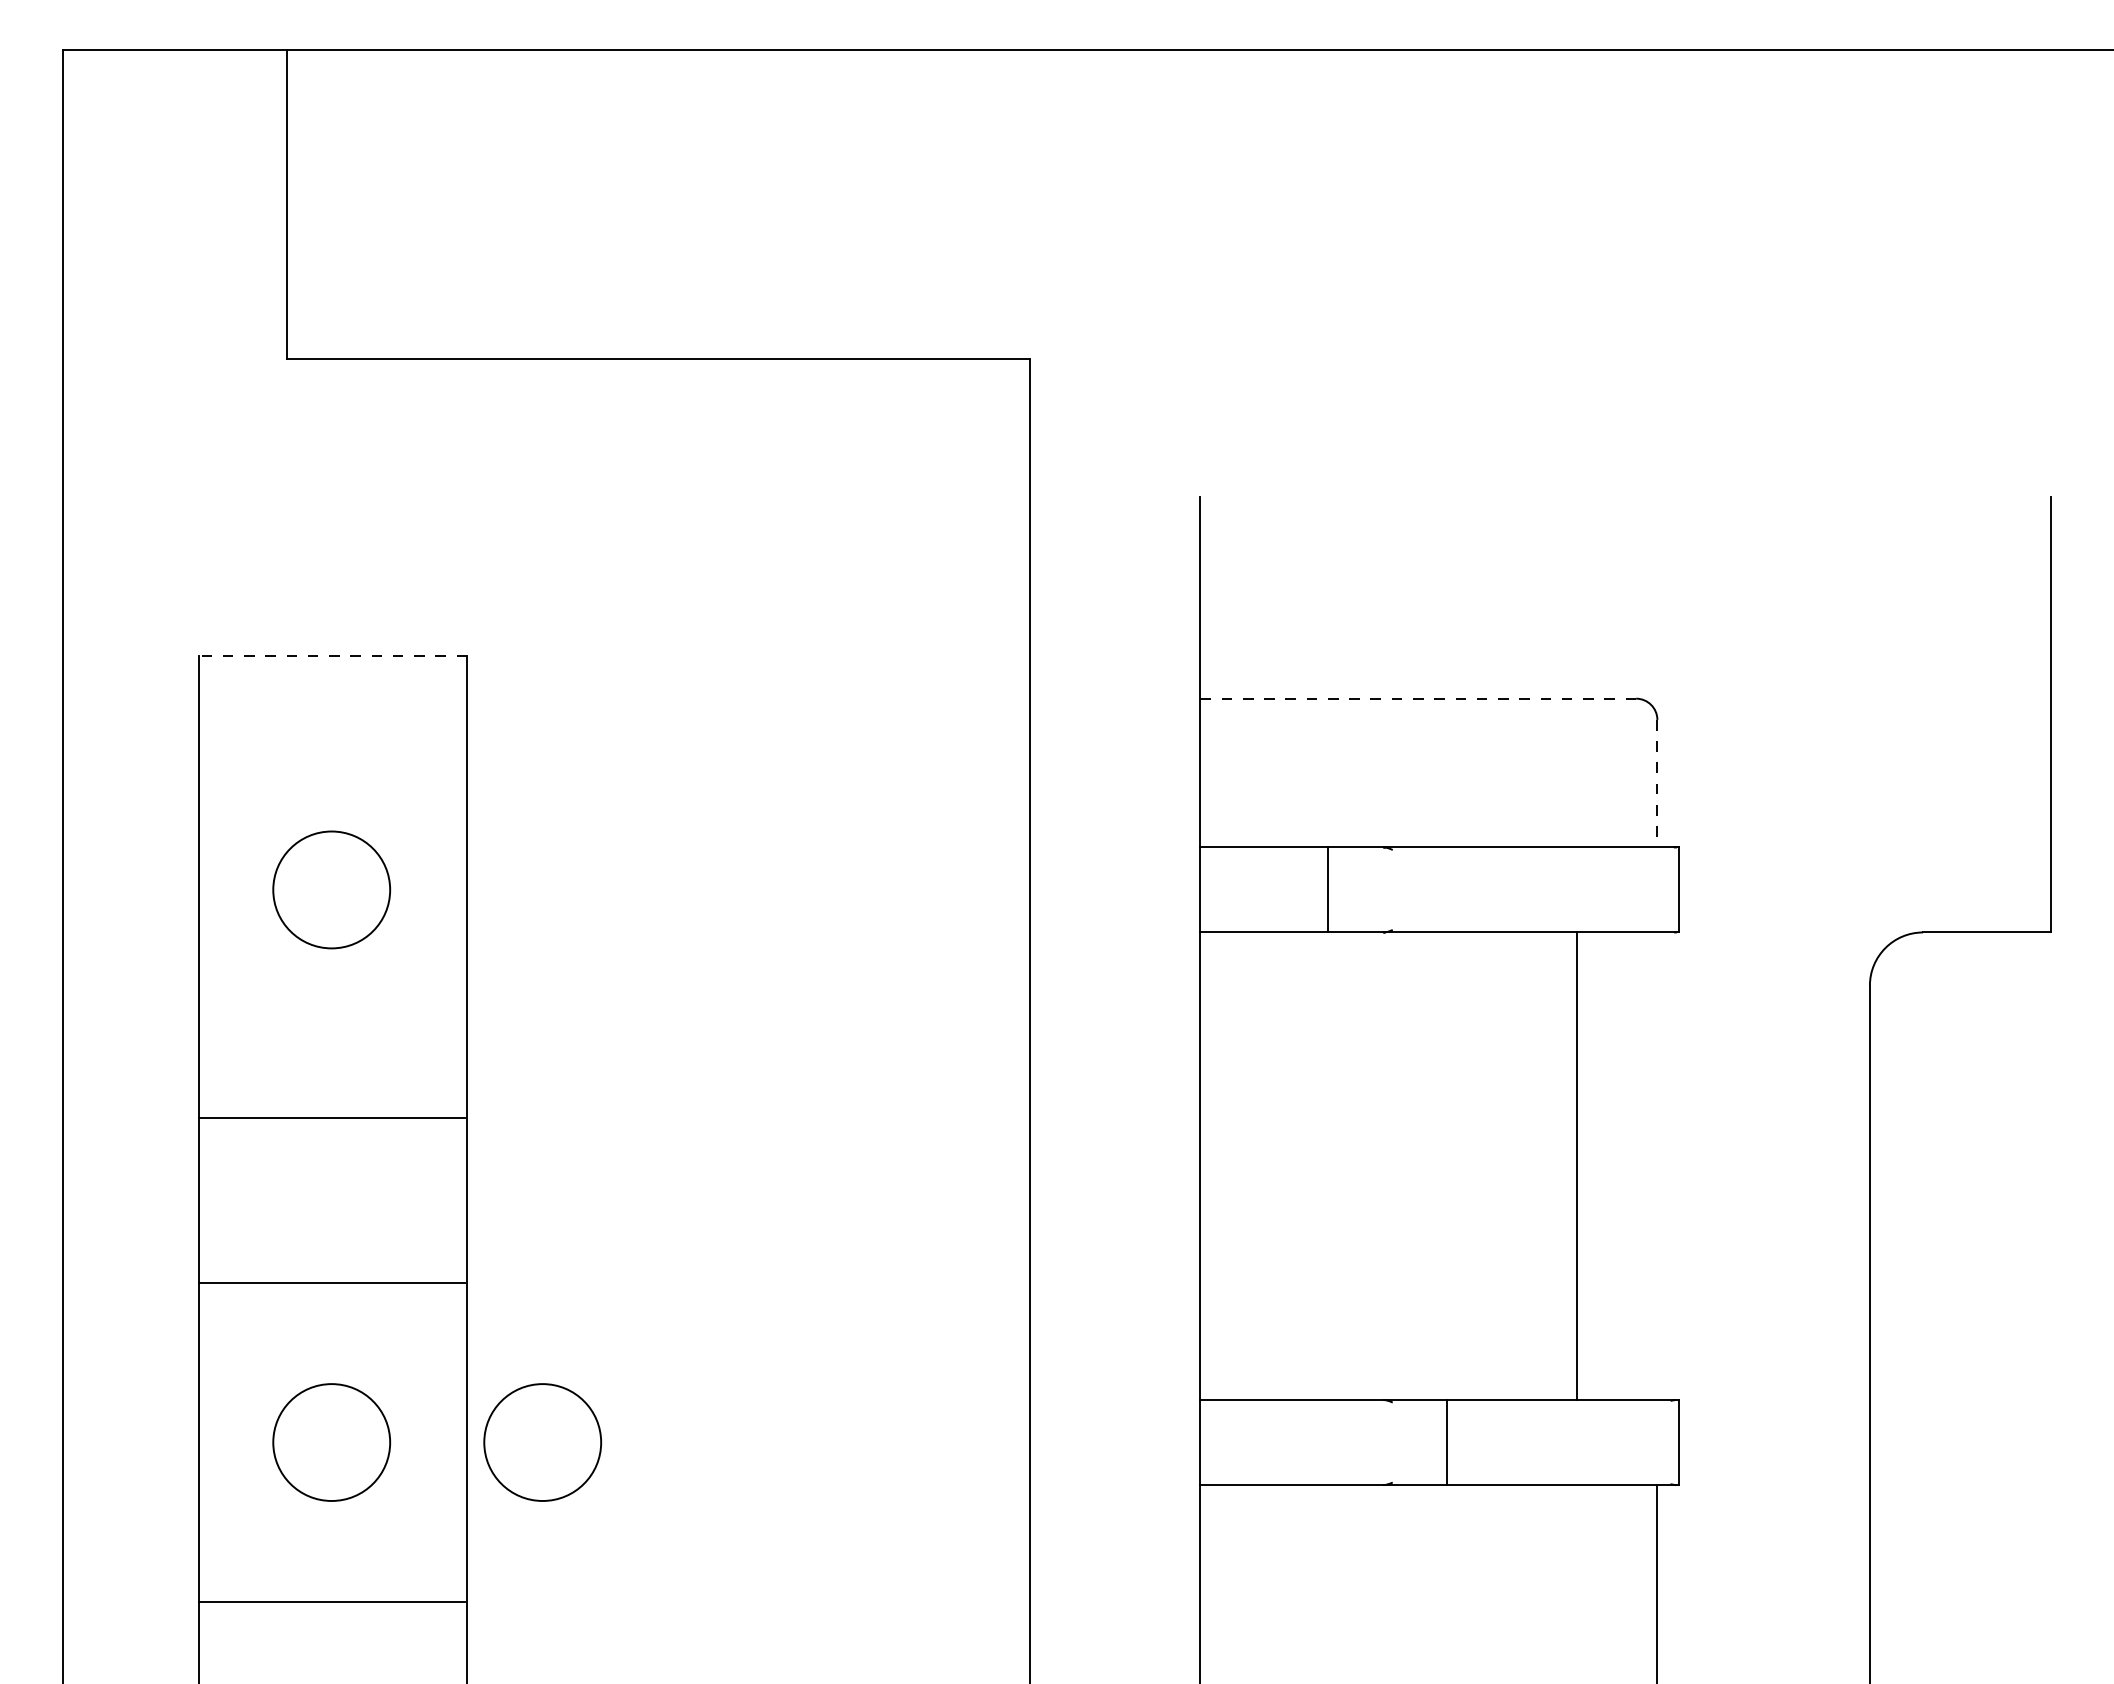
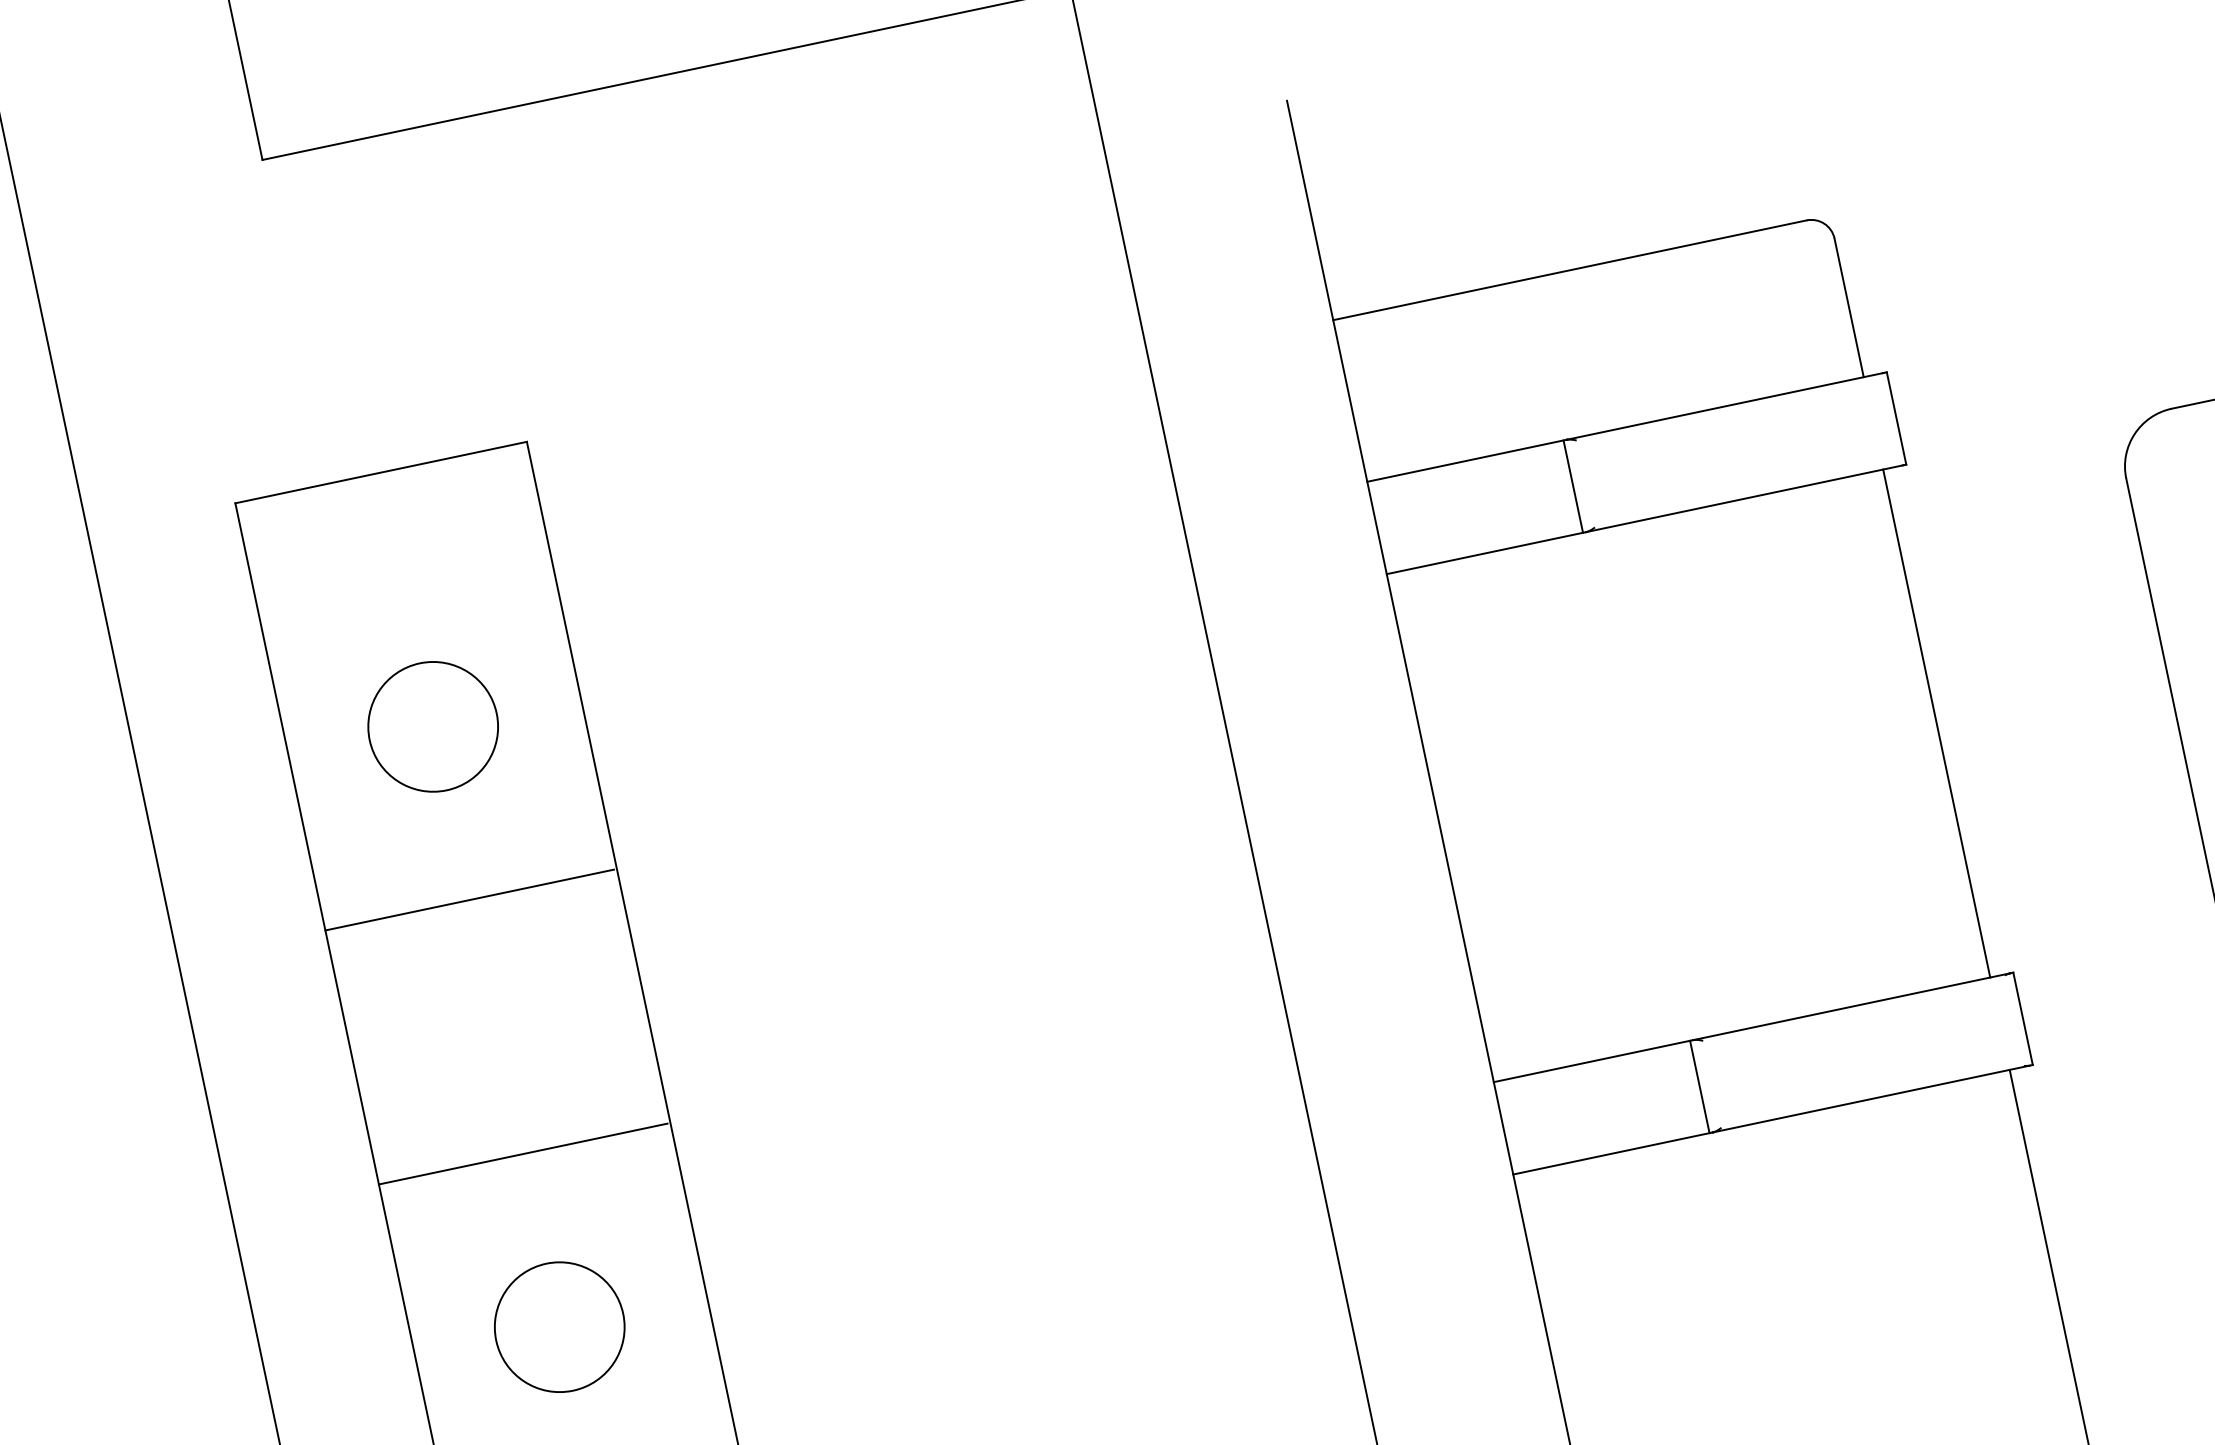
line: (332, 656) -> (380, 473), dashed -> solid
line: (1418, 698) -> (1570, 270), dashed -> solid
line: (1657, 783) -> (1849, 307), dashed -> solid
line: (1328, 889) -> (1573, 486), moved
line: (331, 1118) -> (469, 900), moved
line: (1577, 1166) -> (1936, 723), moved
circle: (542, 1442) -> (788, 1278), removed
line: (1447, 1442) -> (1700, 1086), moved

